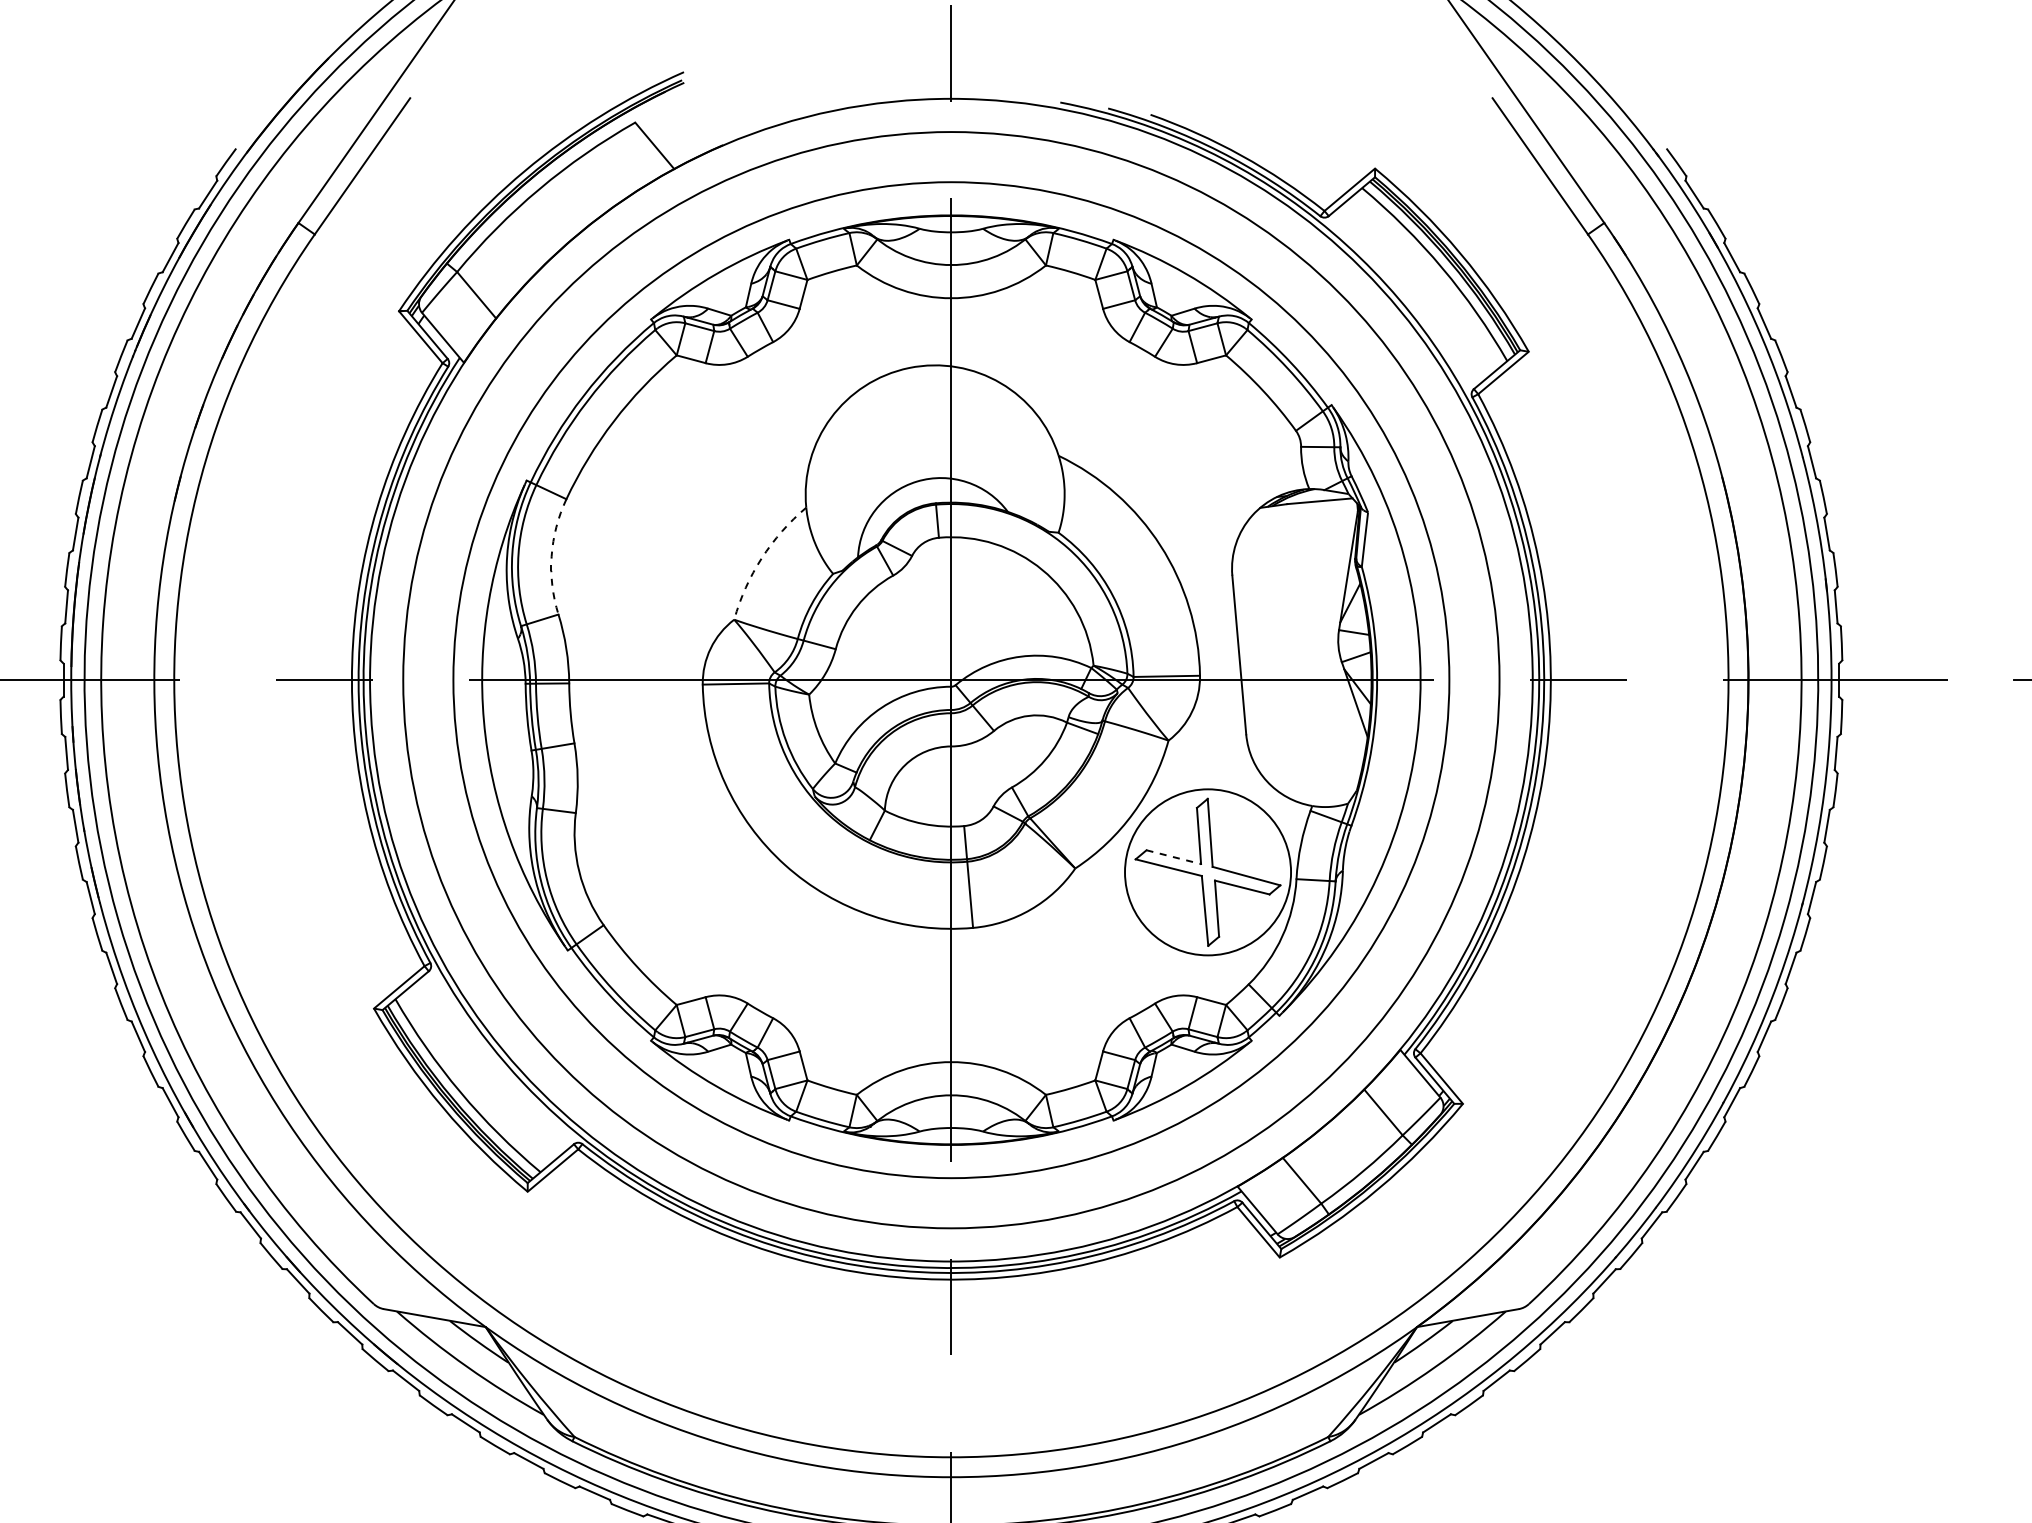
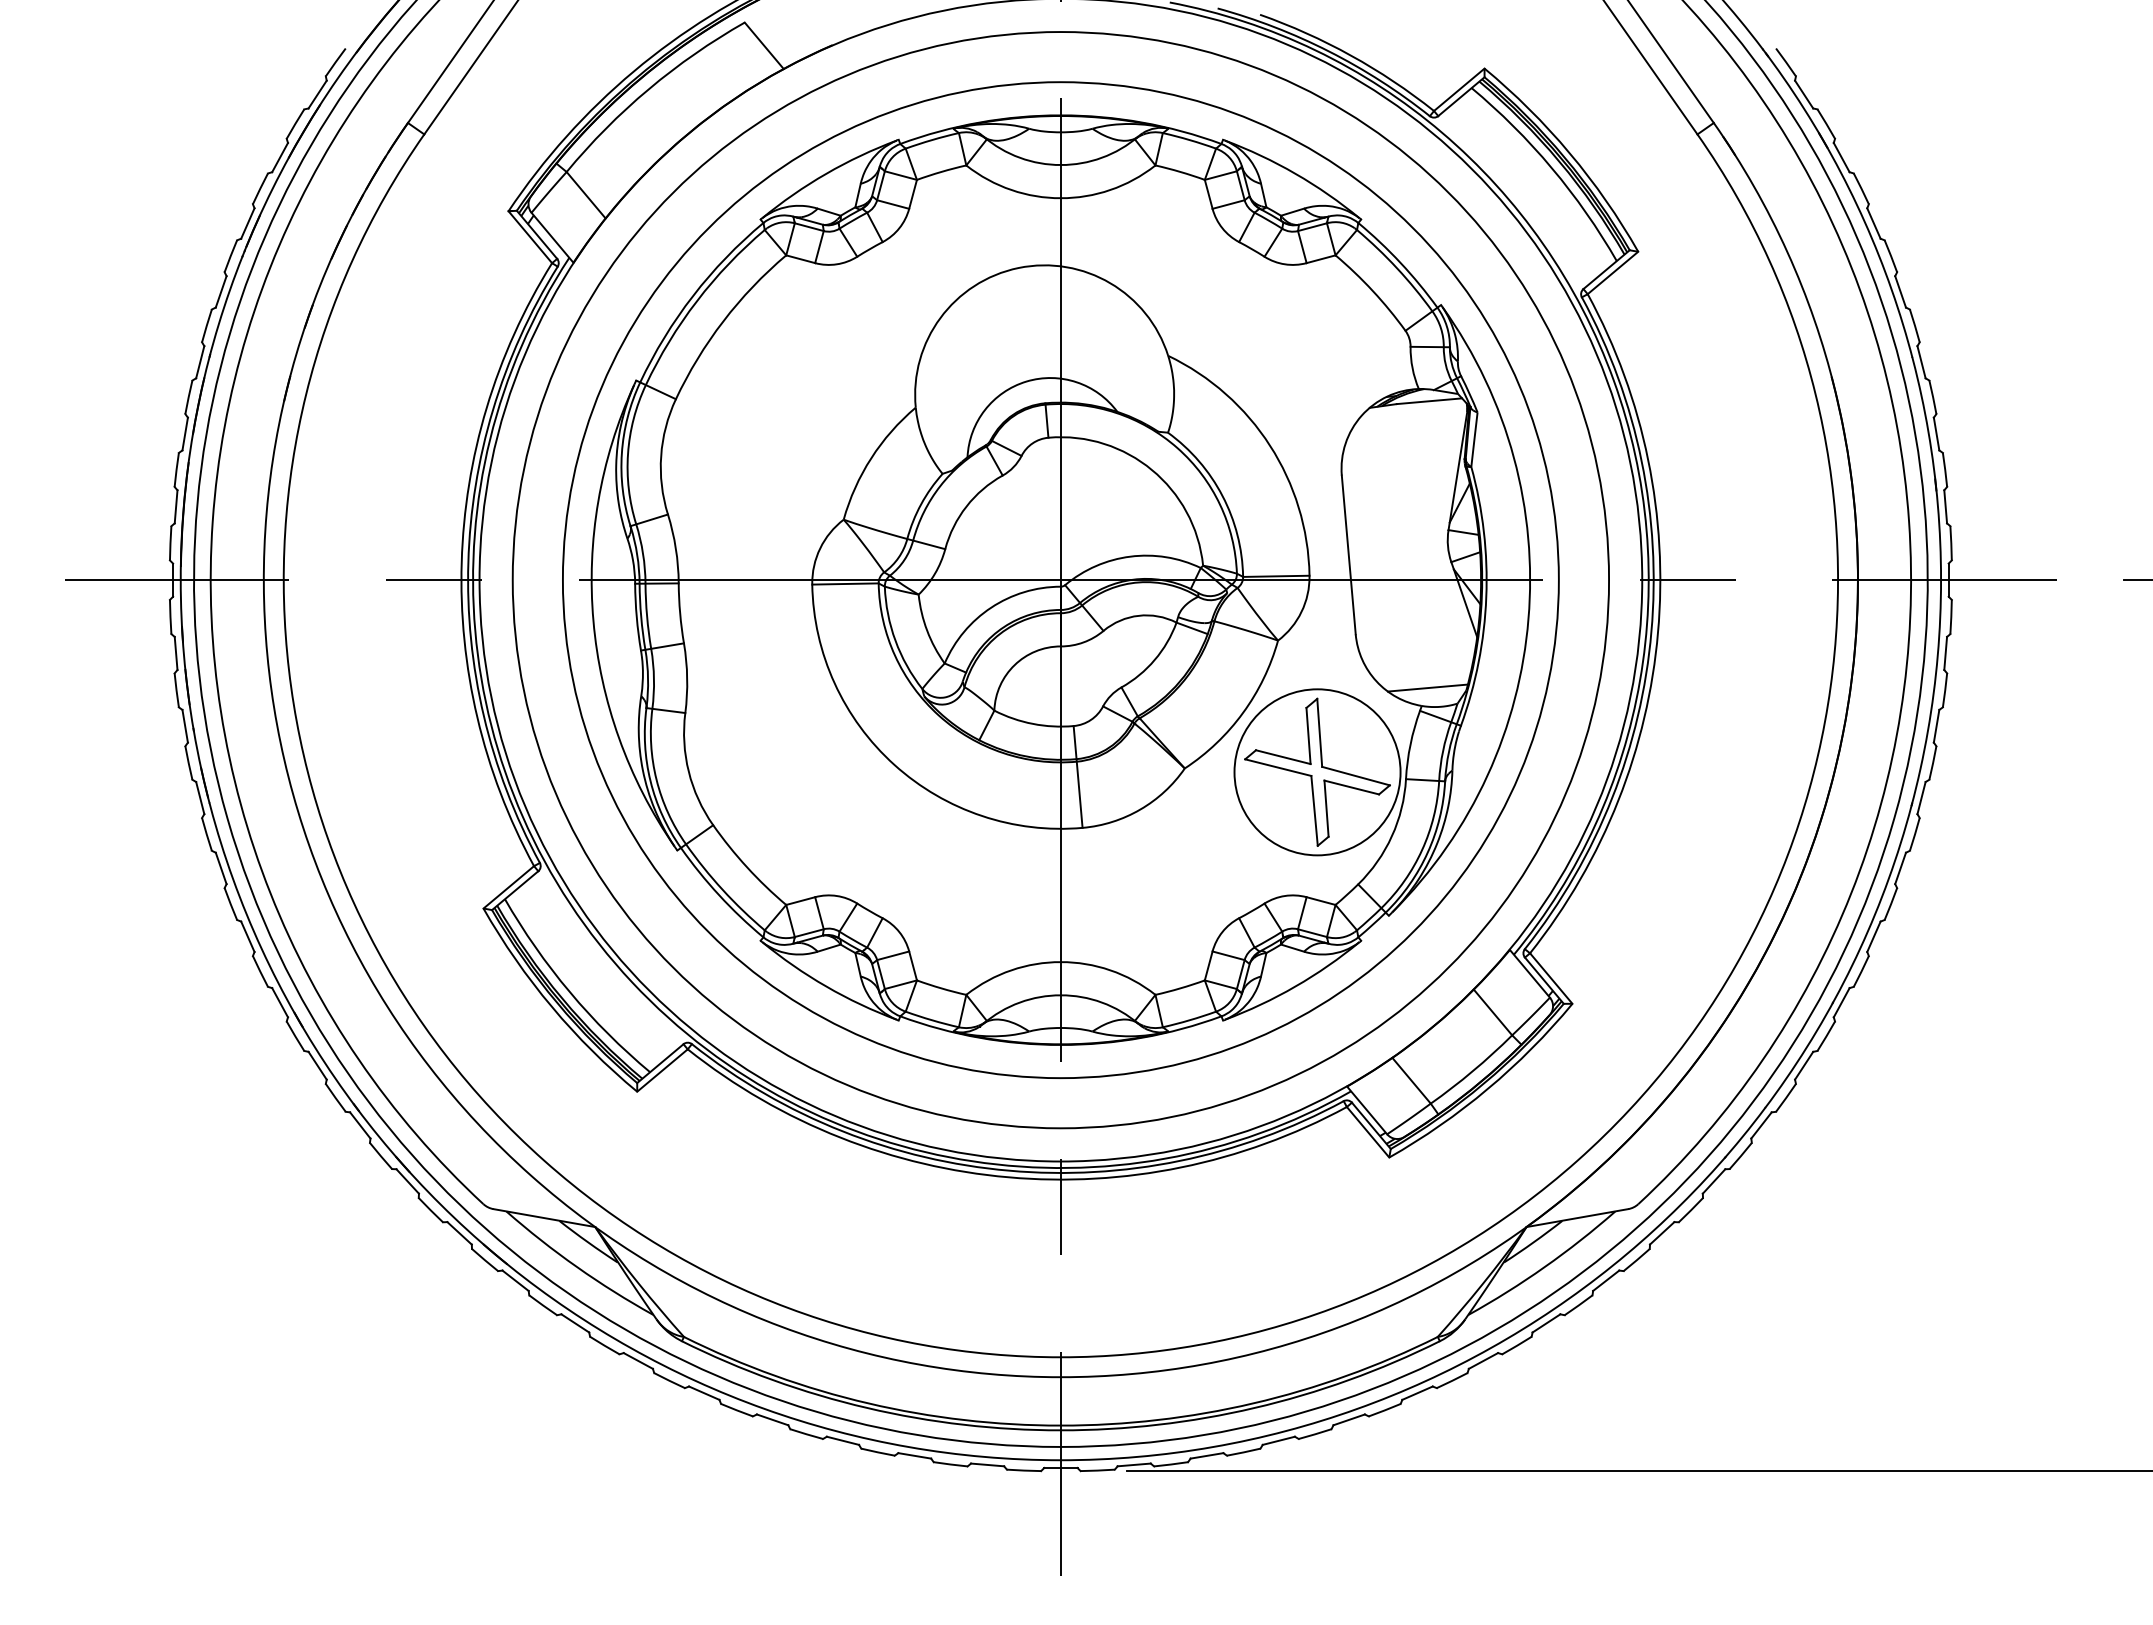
arc: (552, 556) -> (661, 456), dashed -> solid
arc: (762, 558) -> (871, 458), dashed -> solid
line: (1318, 787) -> (1427, 687), added
line: (1174, 857) -> (1283, 757), dashed -> solid

